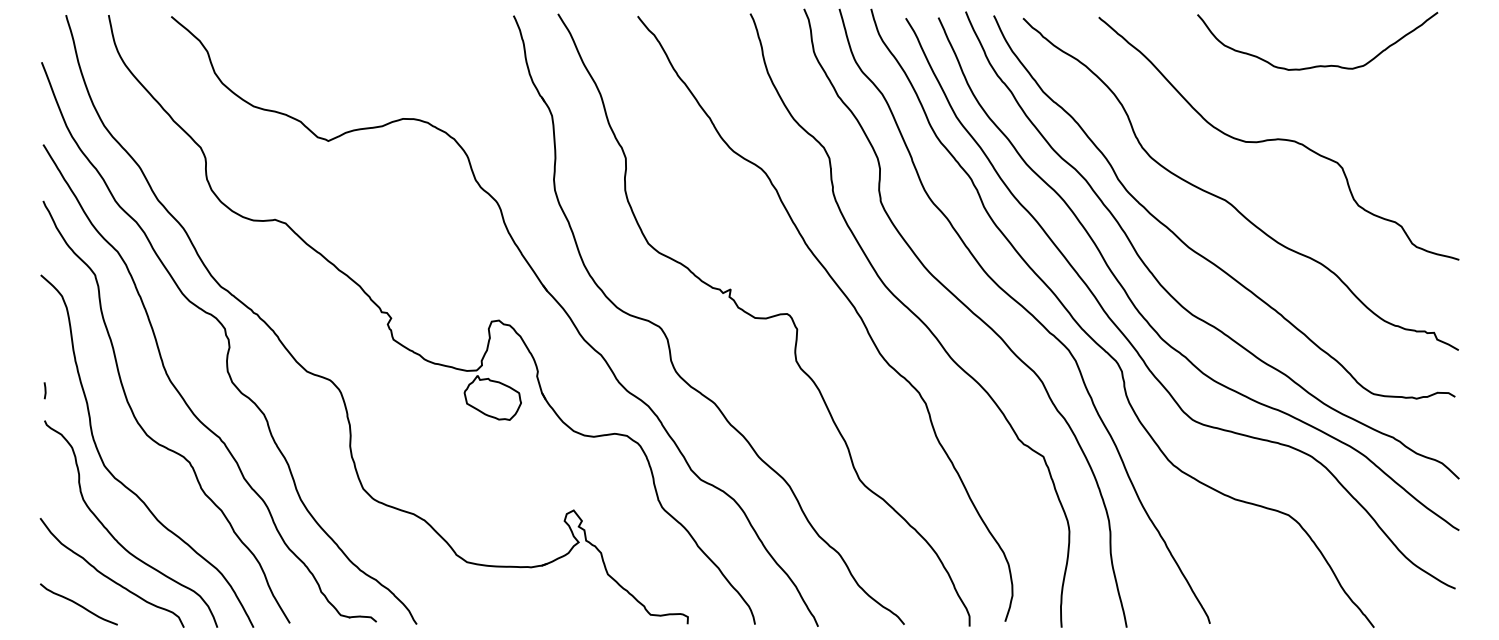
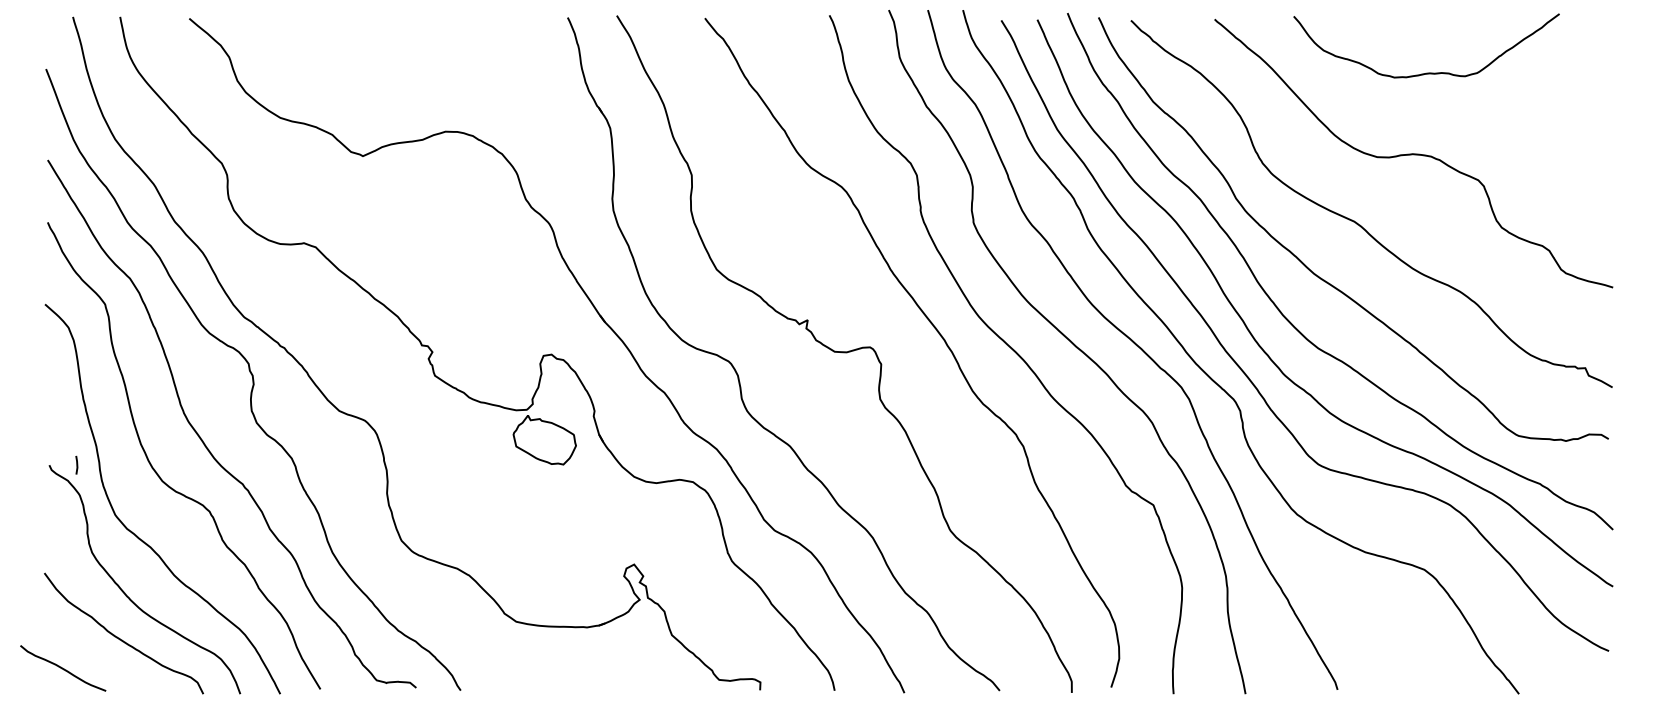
curve: (1317, 65) -> (1426, 72), moved
line: (44, 390) -> (76, 464), moved
curve: (79, 604) -> (63, 668), moved

